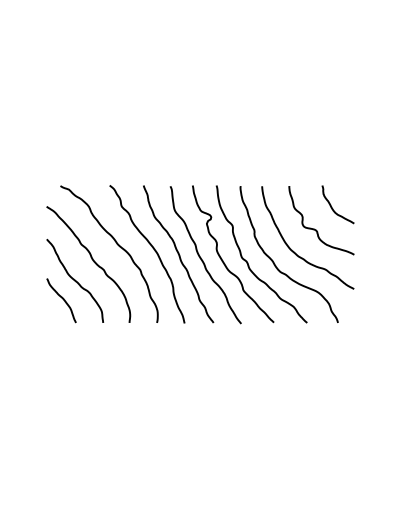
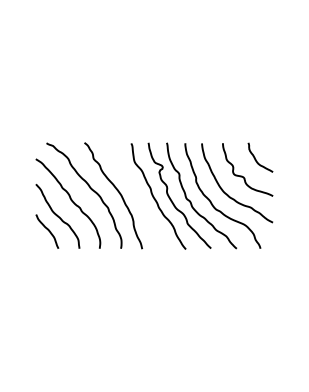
curve: (178, 254) -> (137, 196), removed

